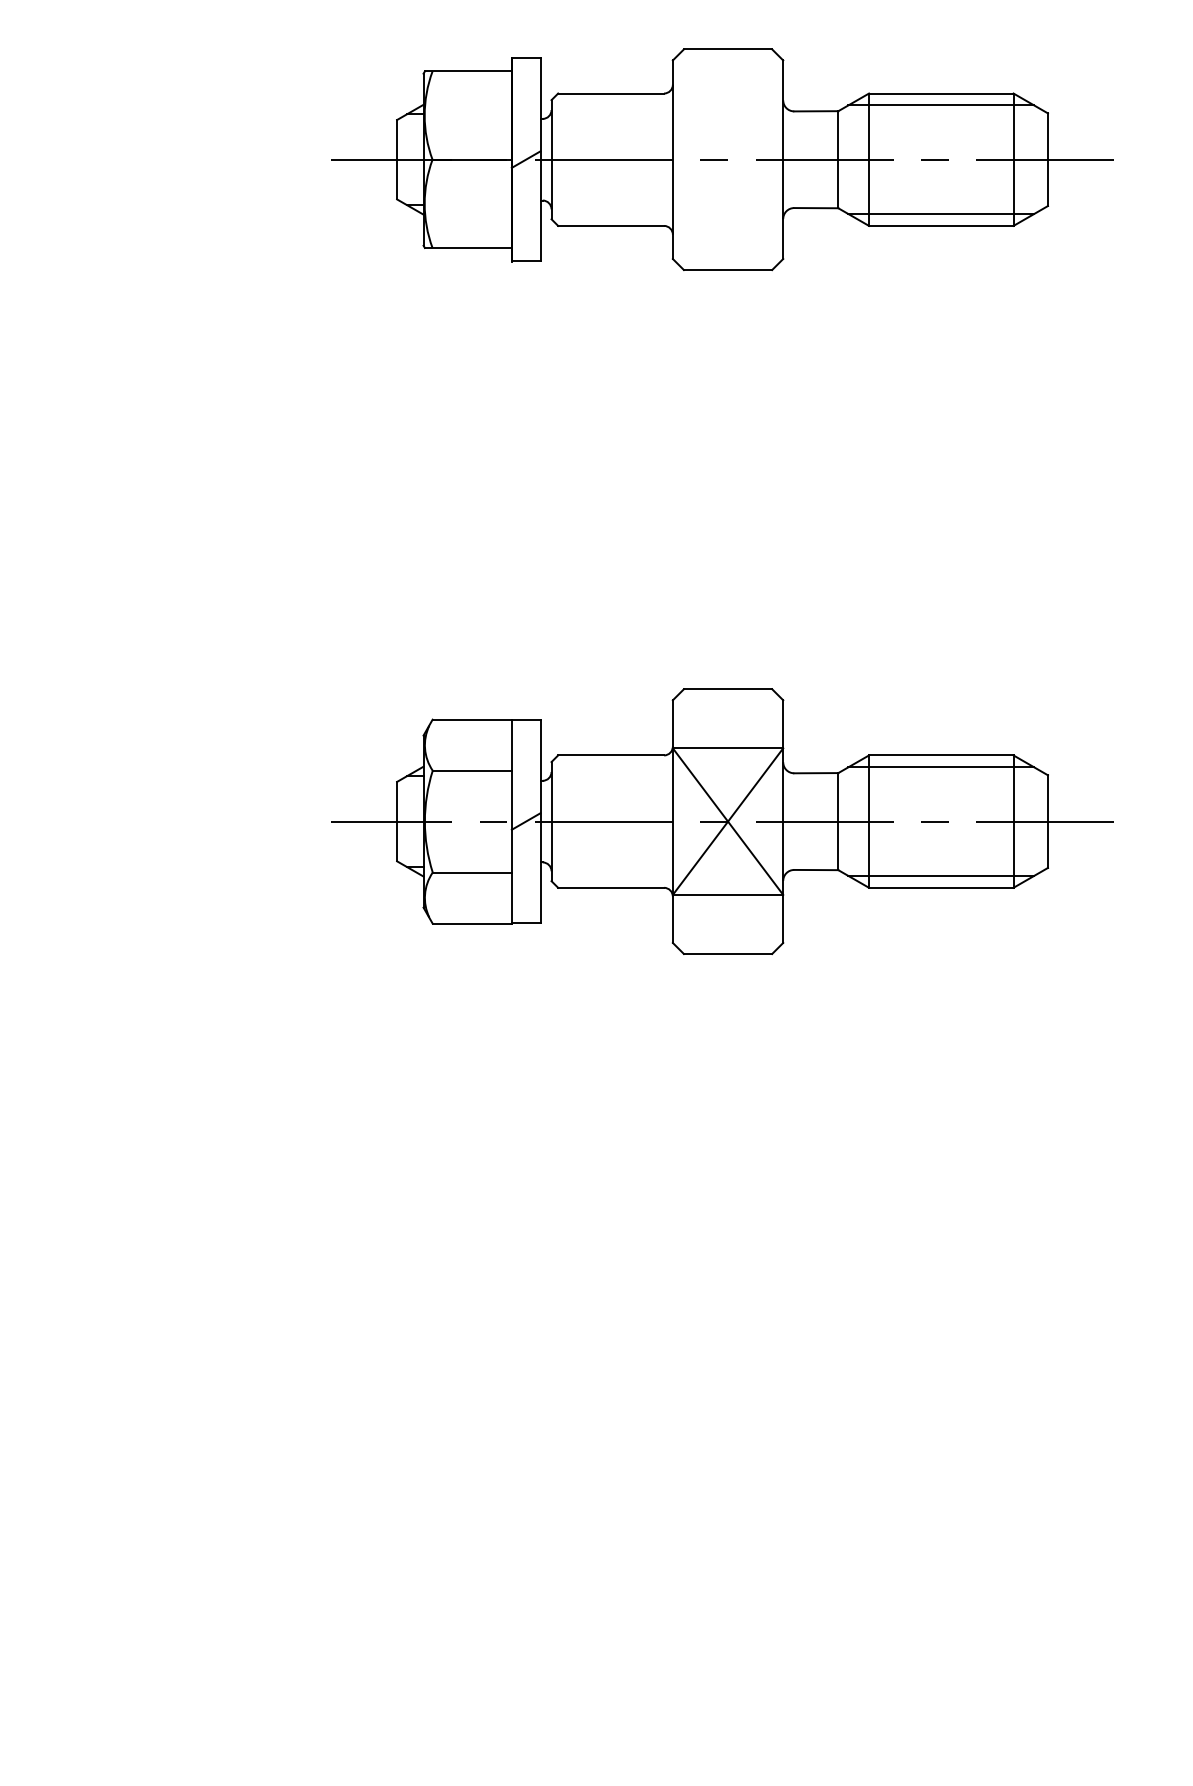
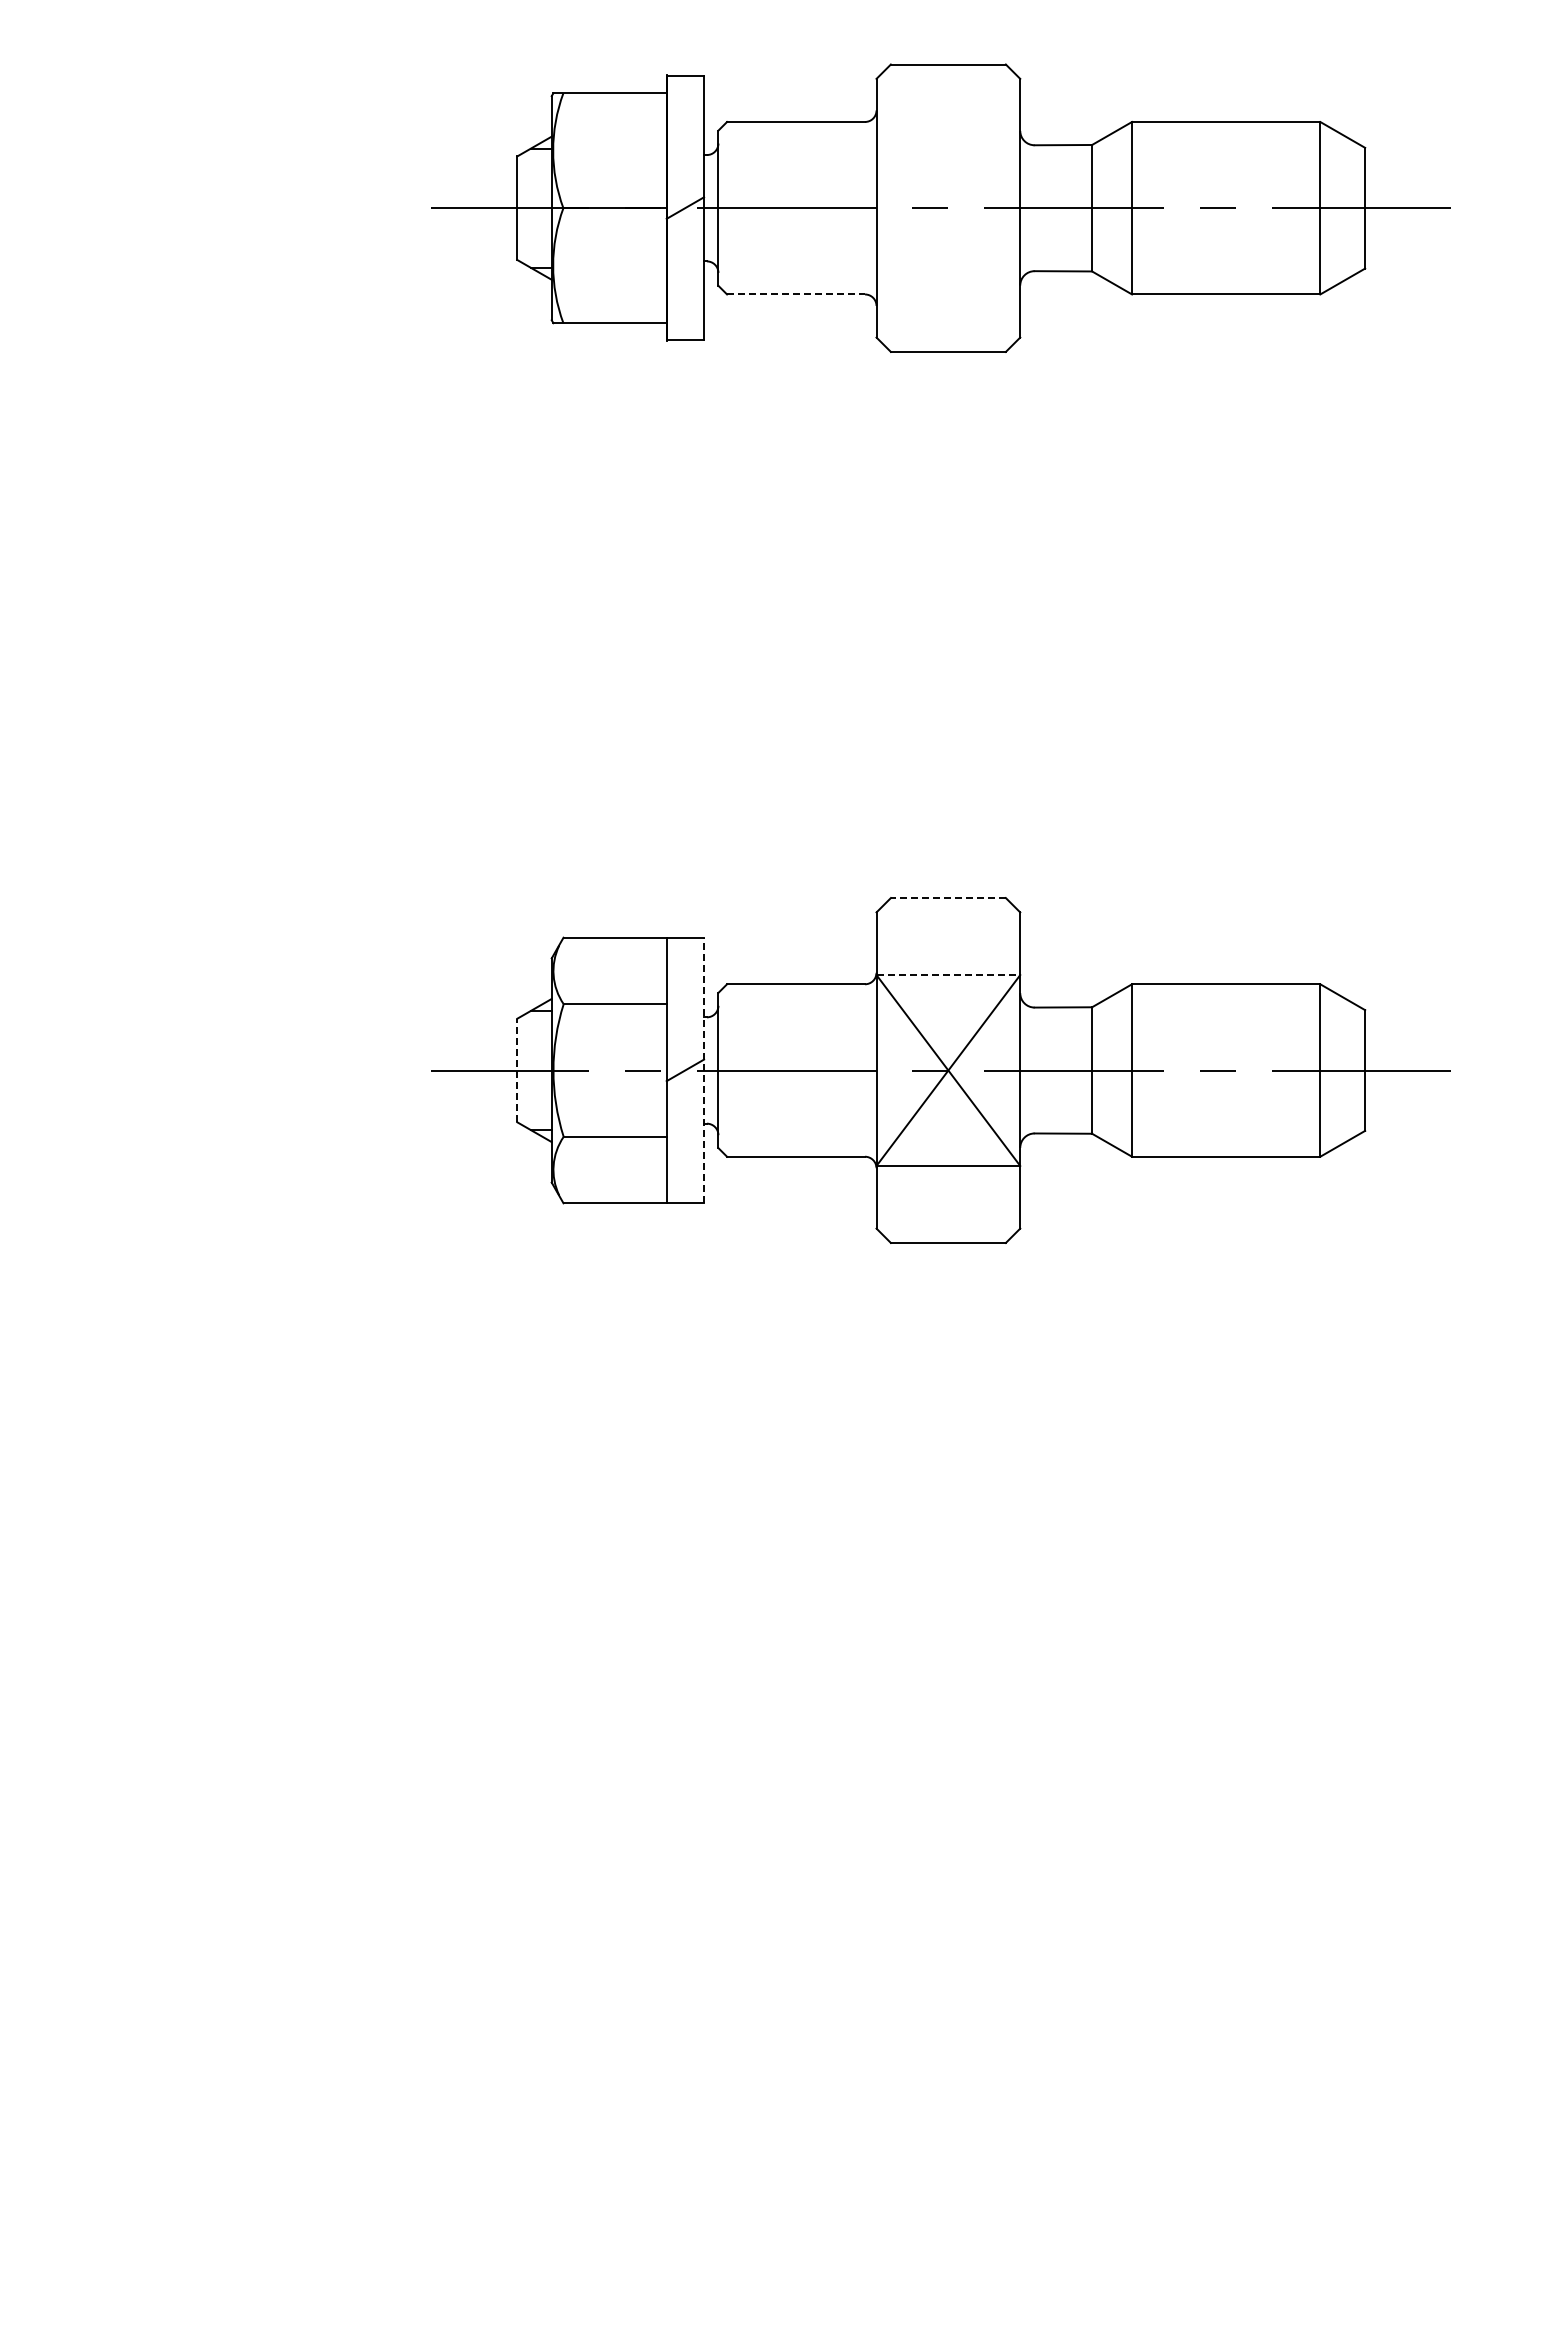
line: (941, 105) -> (1226, 137), removed
line: (941, 213) -> (1226, 278), removed
line: (611, 225) -> (796, 294), solid -> dashed
line: (727, 689) -> (947, 898), solid -> dashed
line: (728, 748) -> (948, 975), solid -> dashed
line: (941, 767) -> (1226, 999), removed
line: (397, 821) -> (517, 1070), solid -> dashed
line: (540, 821) -> (704, 1070), solid -> dashed
line: (941, 876) -> (1226, 1141), removed

